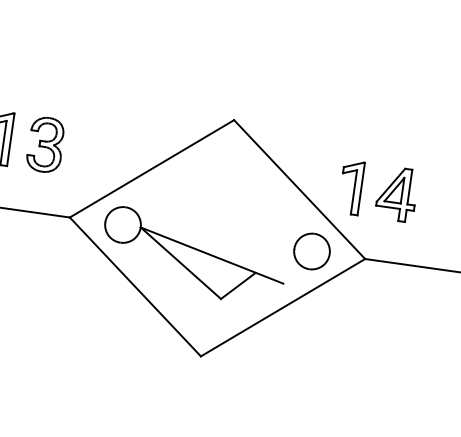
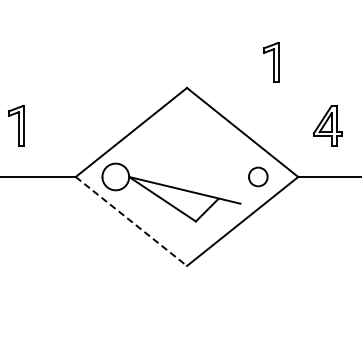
part: (45, 144) -> (50, 125), removed
part: (351, 187) -> (271, 62), moved
part: (396, 193) -> (327, 125), moved
part: (312, 250) -> (258, 176), size x0.7
line: (135, 286) -> (131, 221), solid -> dashed

